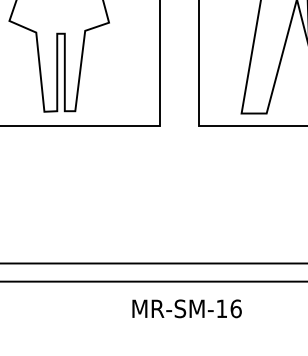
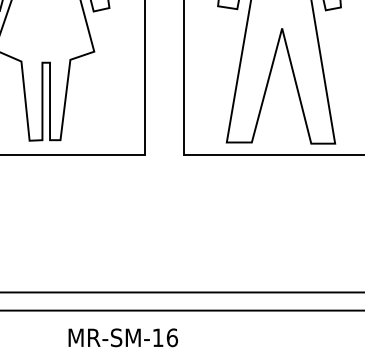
text: (186, 308) -> (122, 337), moved

